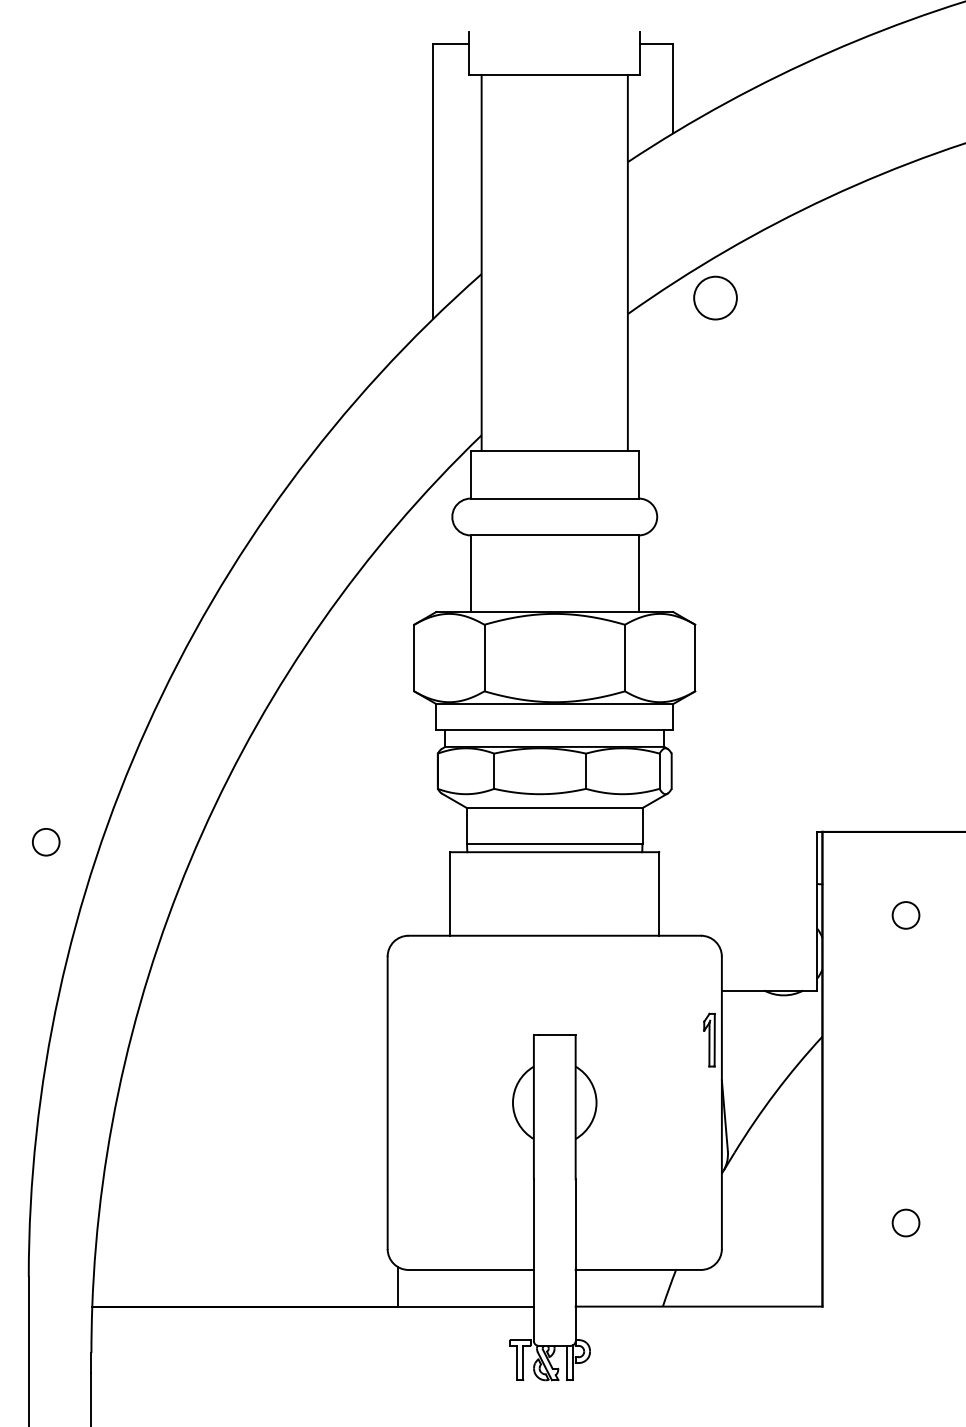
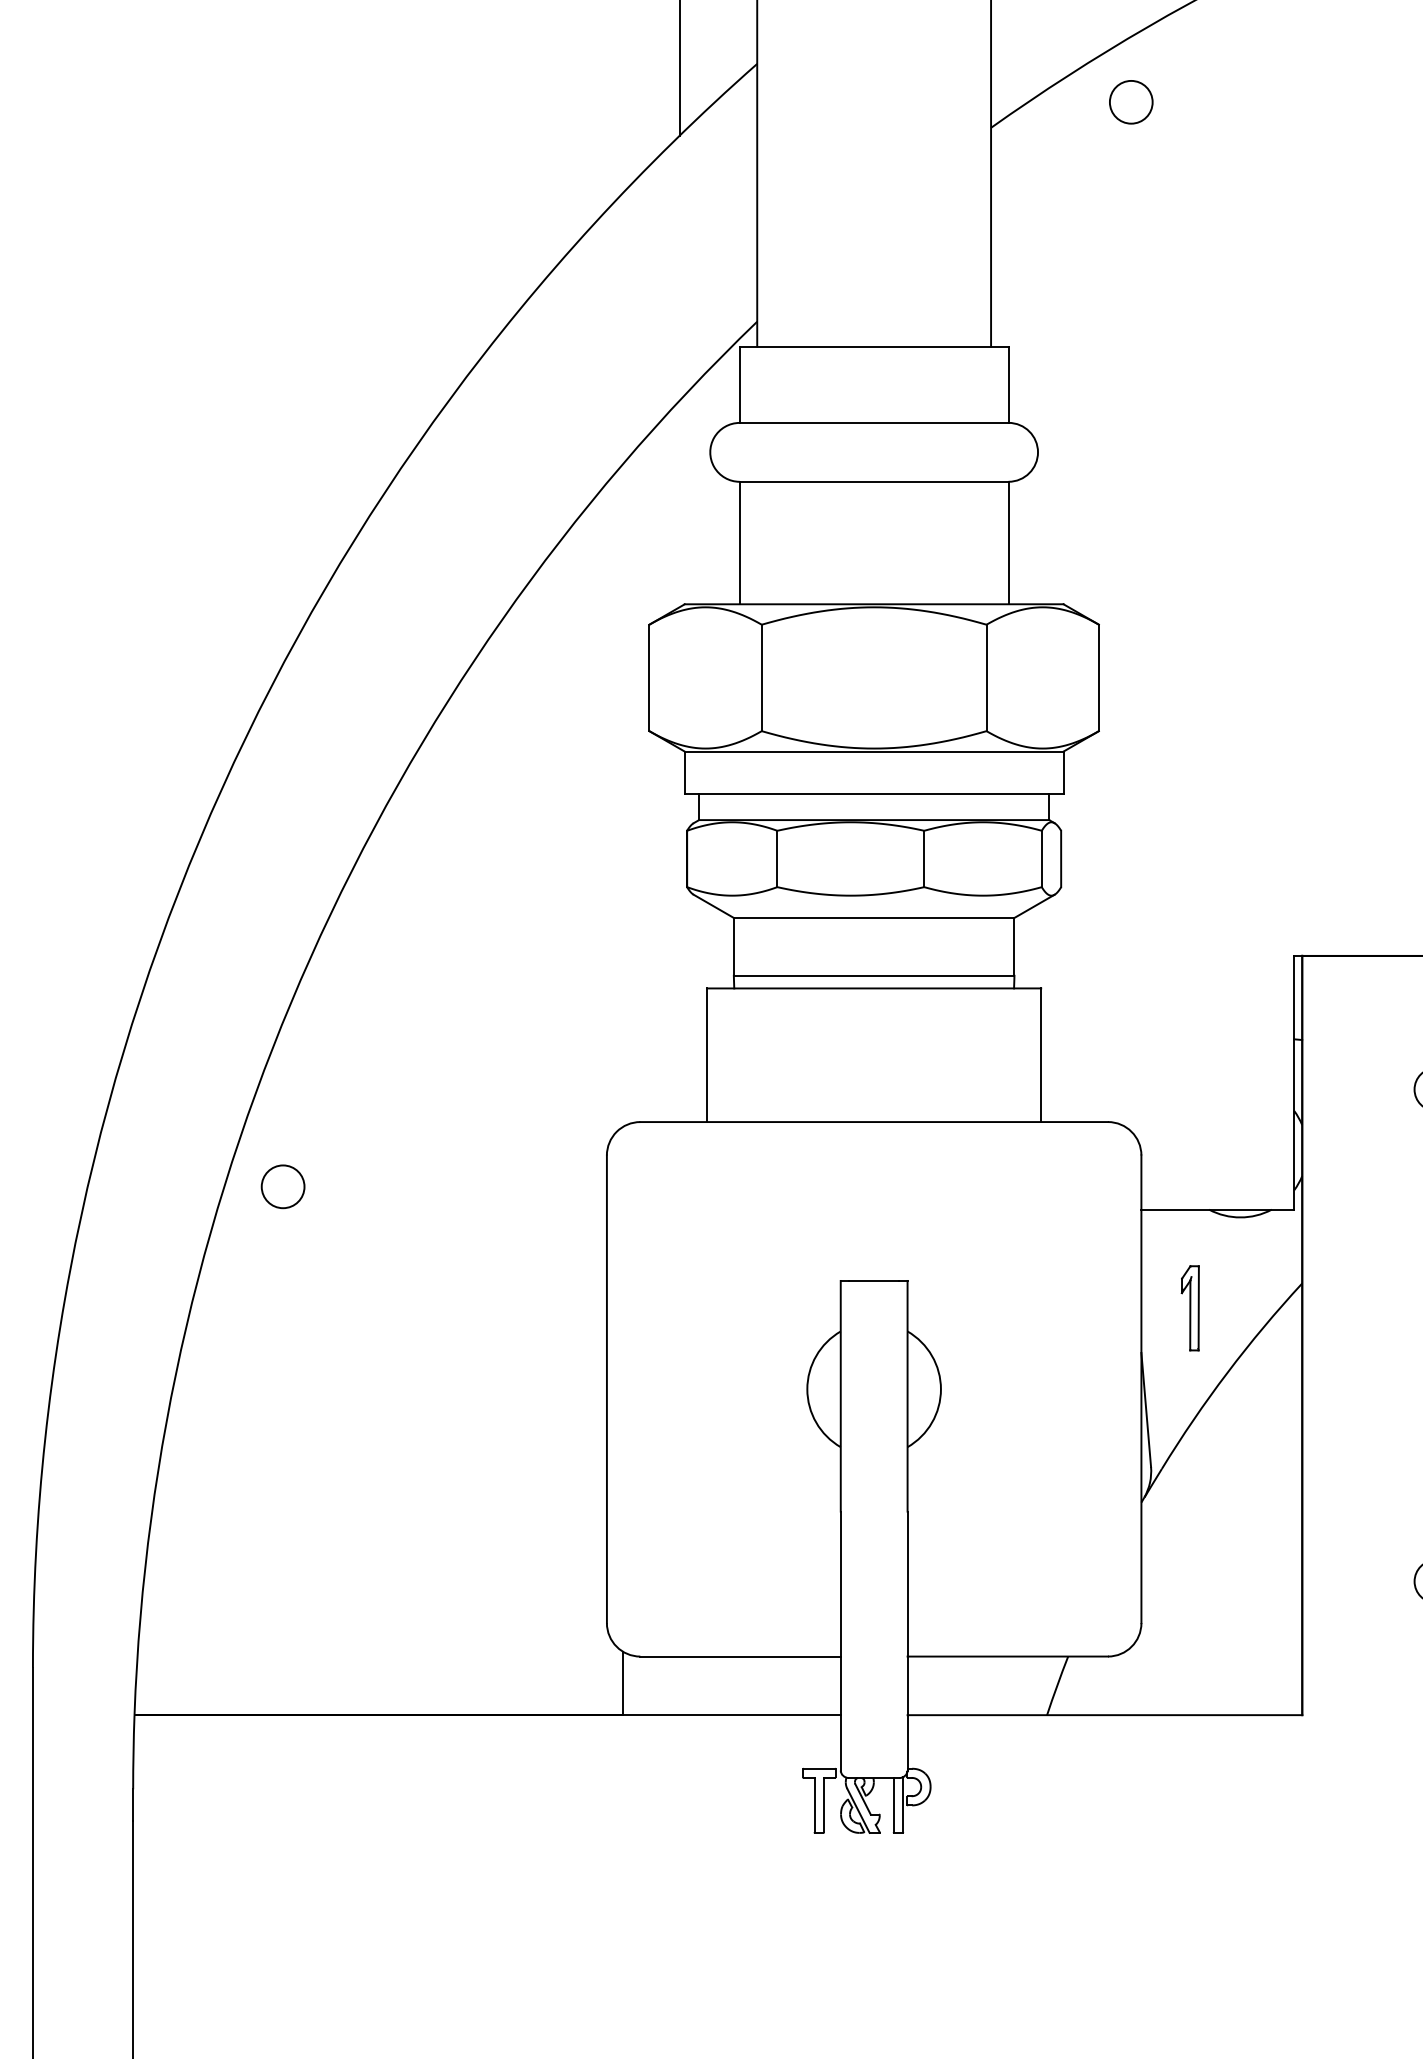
circle: (715, 297) -> (1131, 101), size x0.62
circle: (46, 842) -> (283, 1187), moved
part: (709, 1039) -> (1190, 1307), moved

